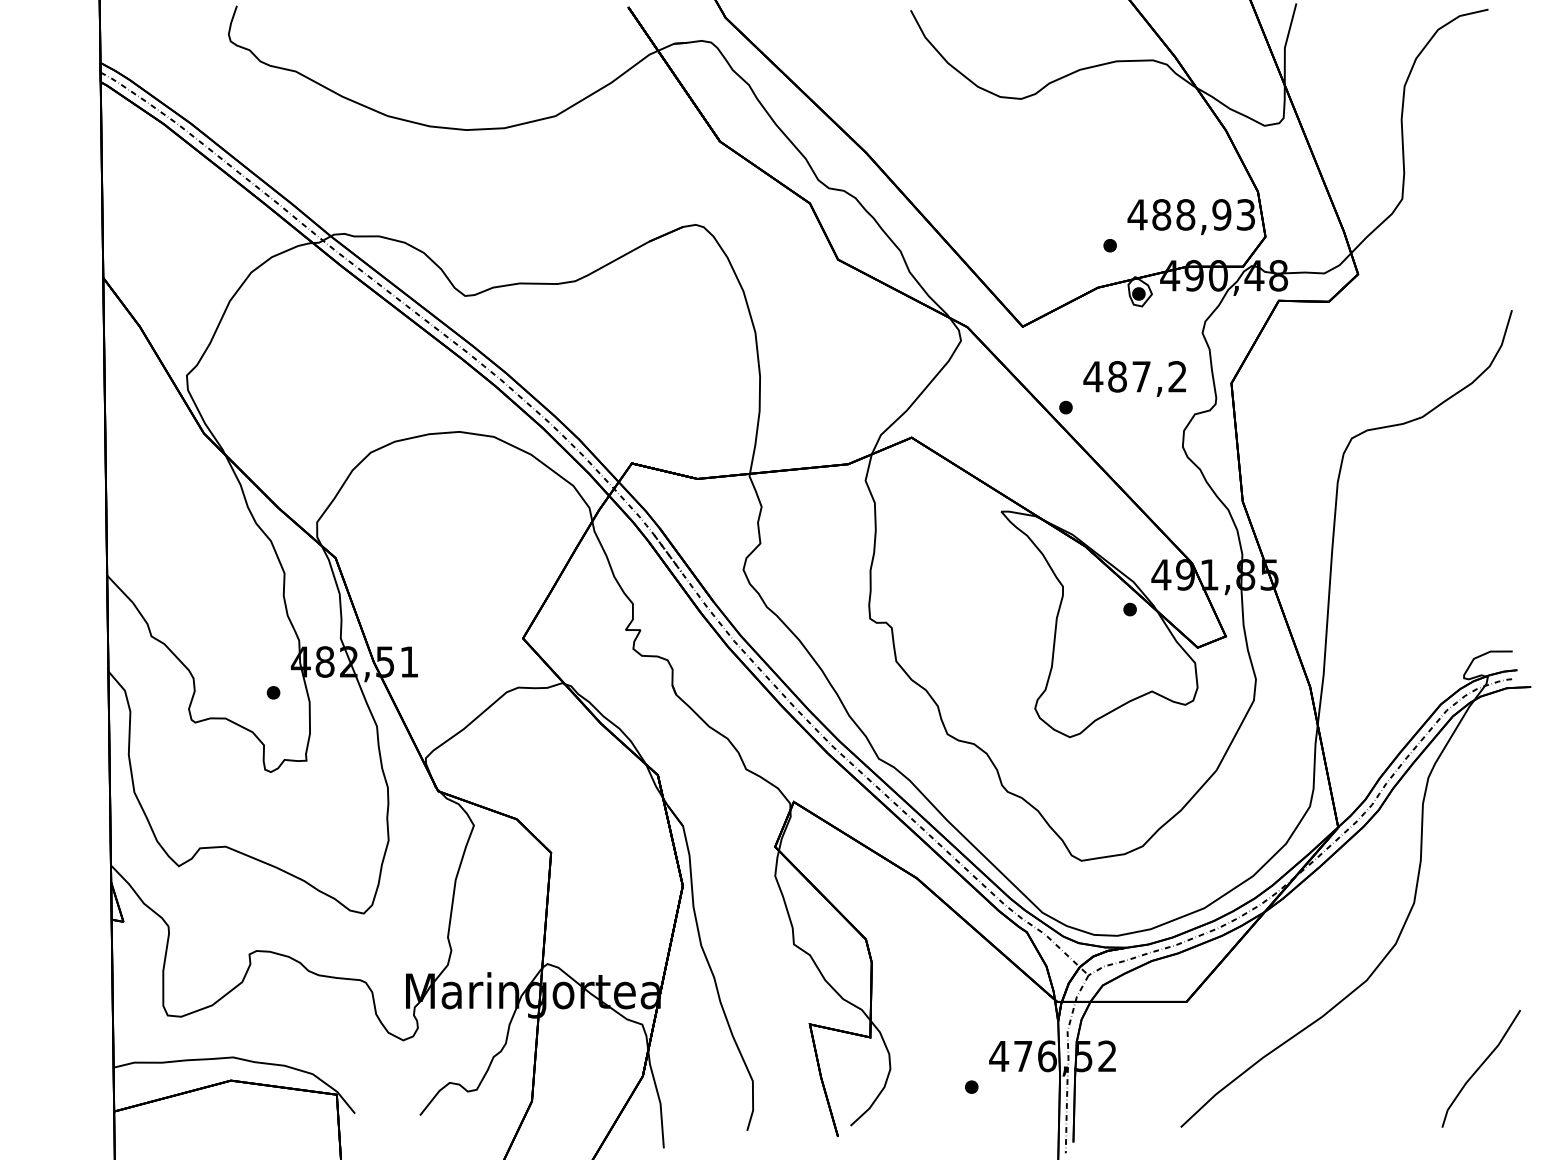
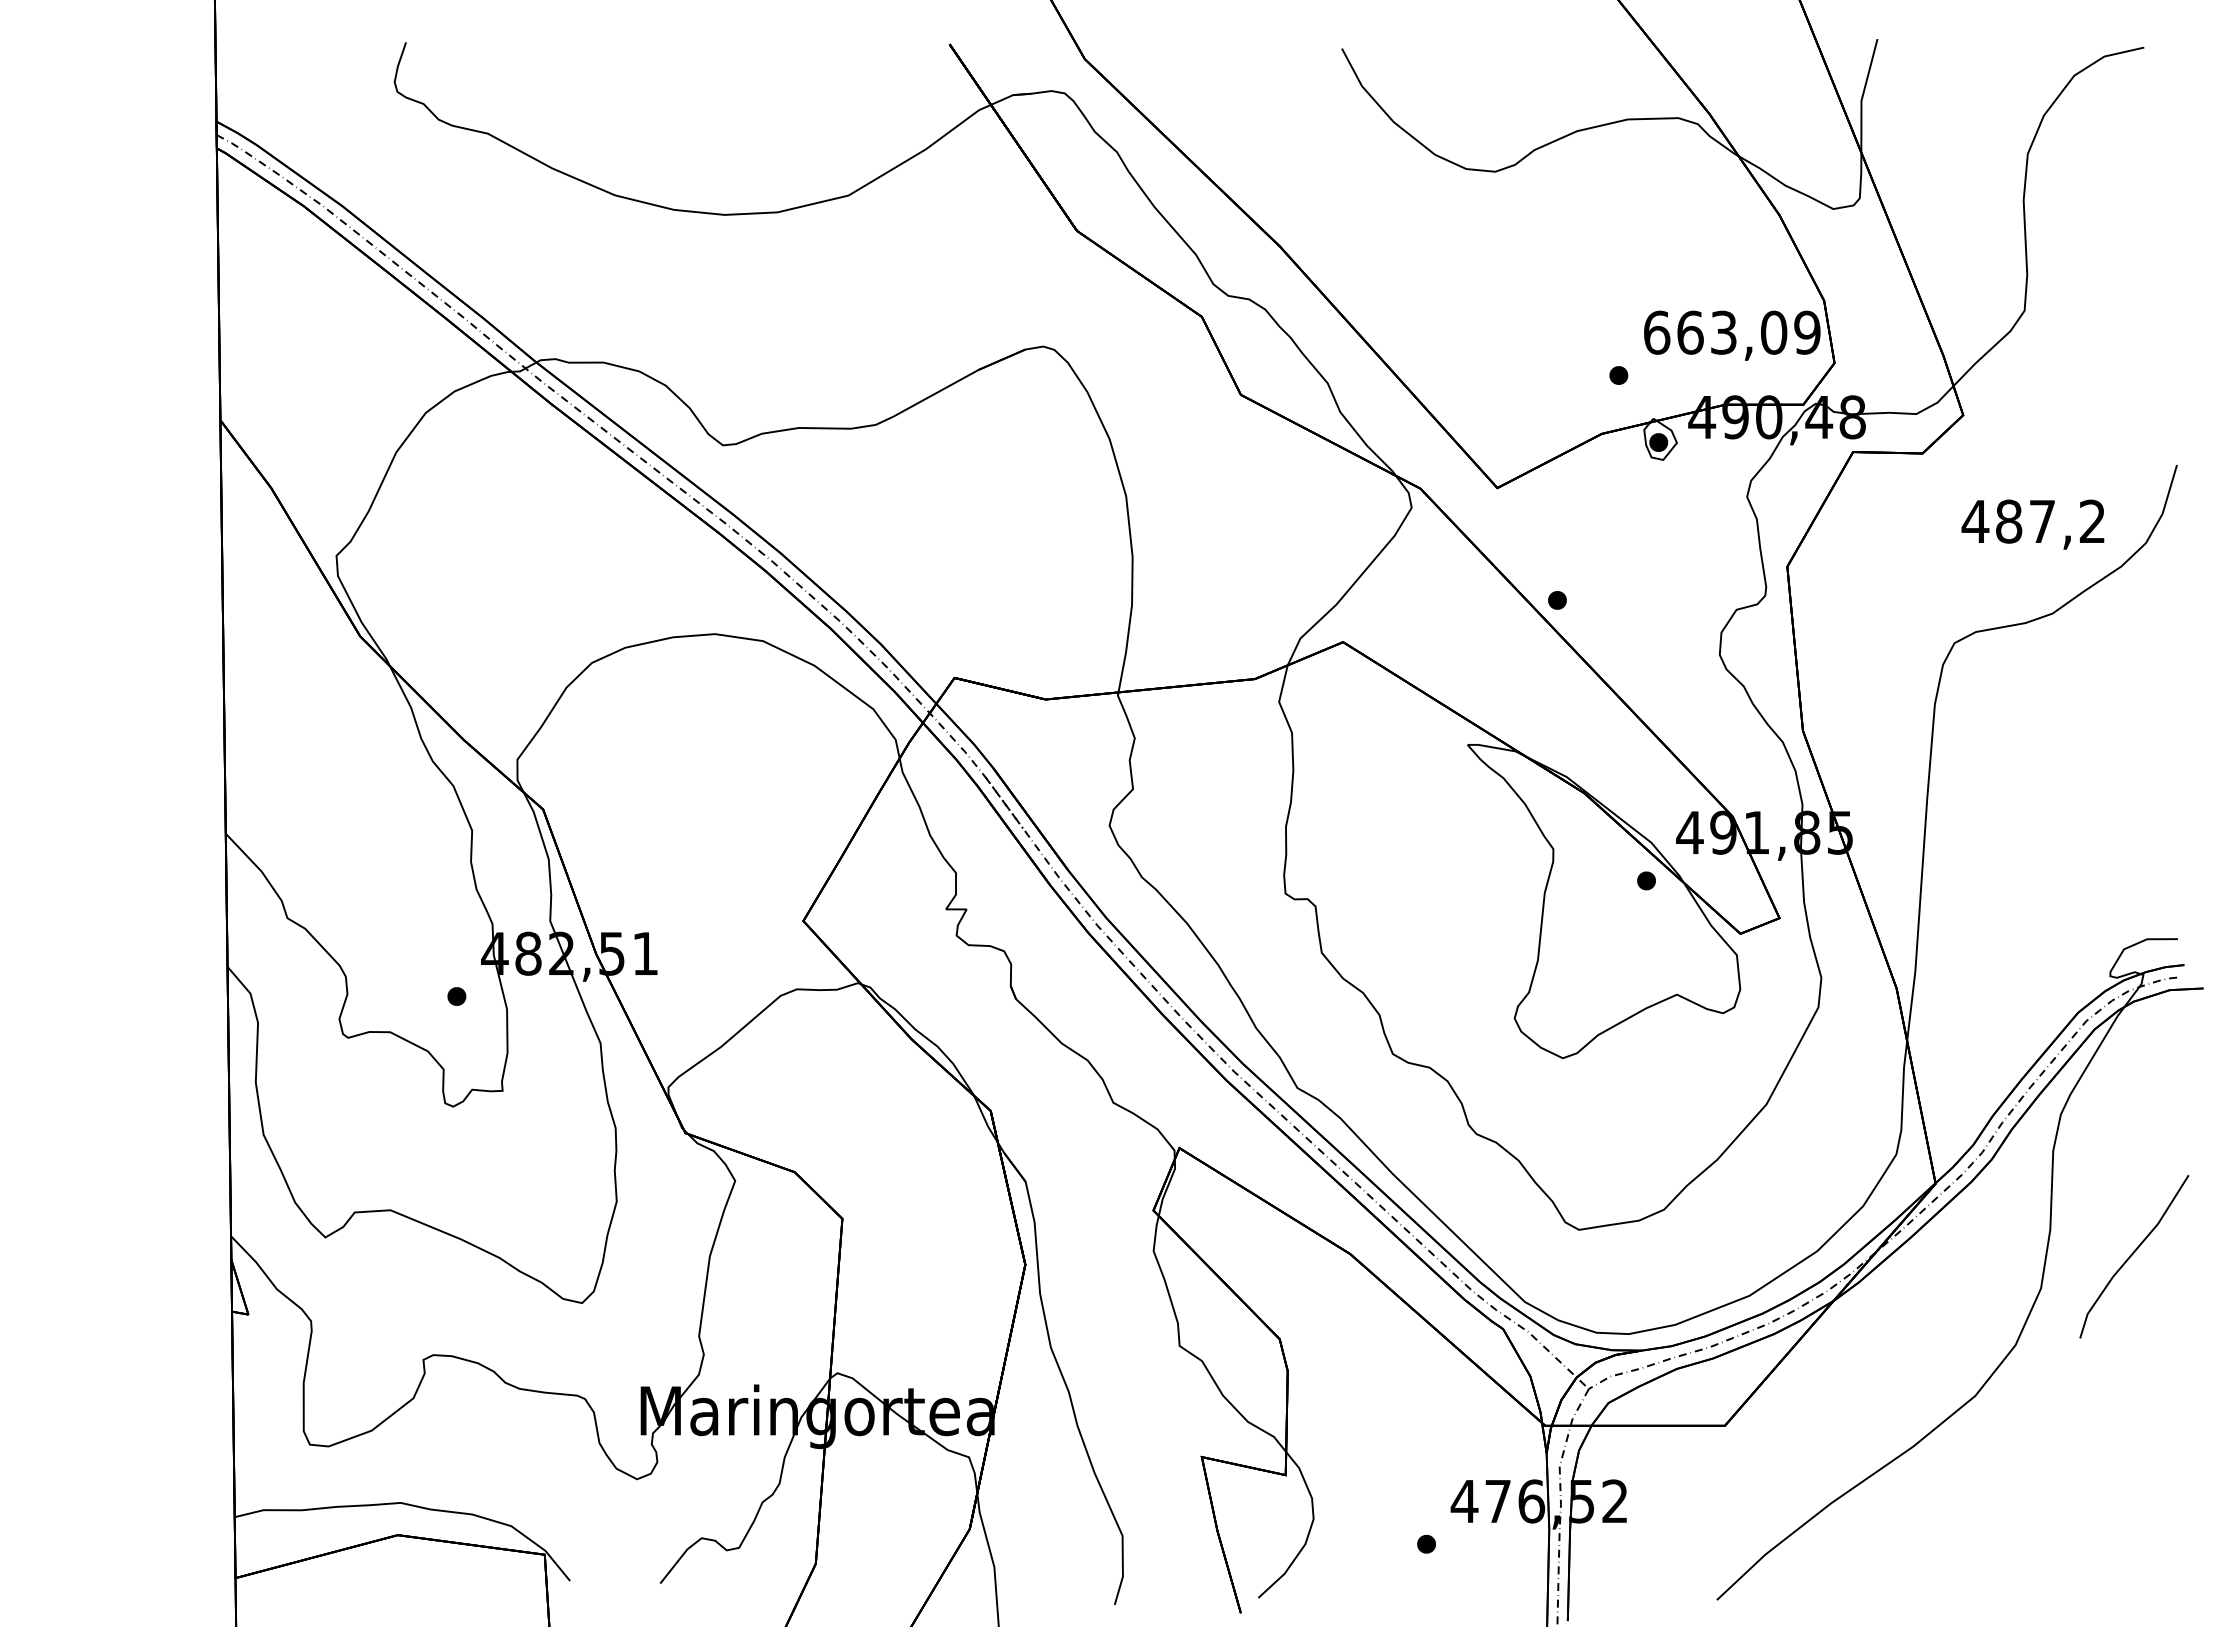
text: (1191, 214) -> (1731, 332), 488,93 -> 663,09
text: (1134, 378) -> (2032, 524), moved
line: (1480, 1067) -> (2133, 1254), moved

